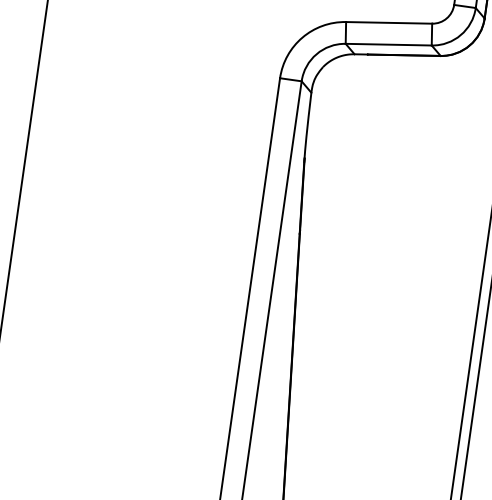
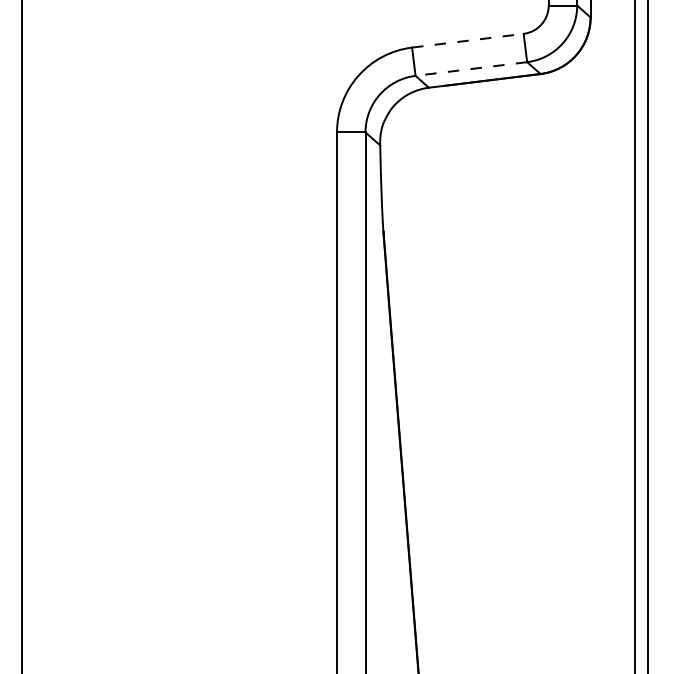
line: (389, 22) -> (468, 40), solid -> dashed
line: (388, 44) -> (470, 69), solid -> dashed

